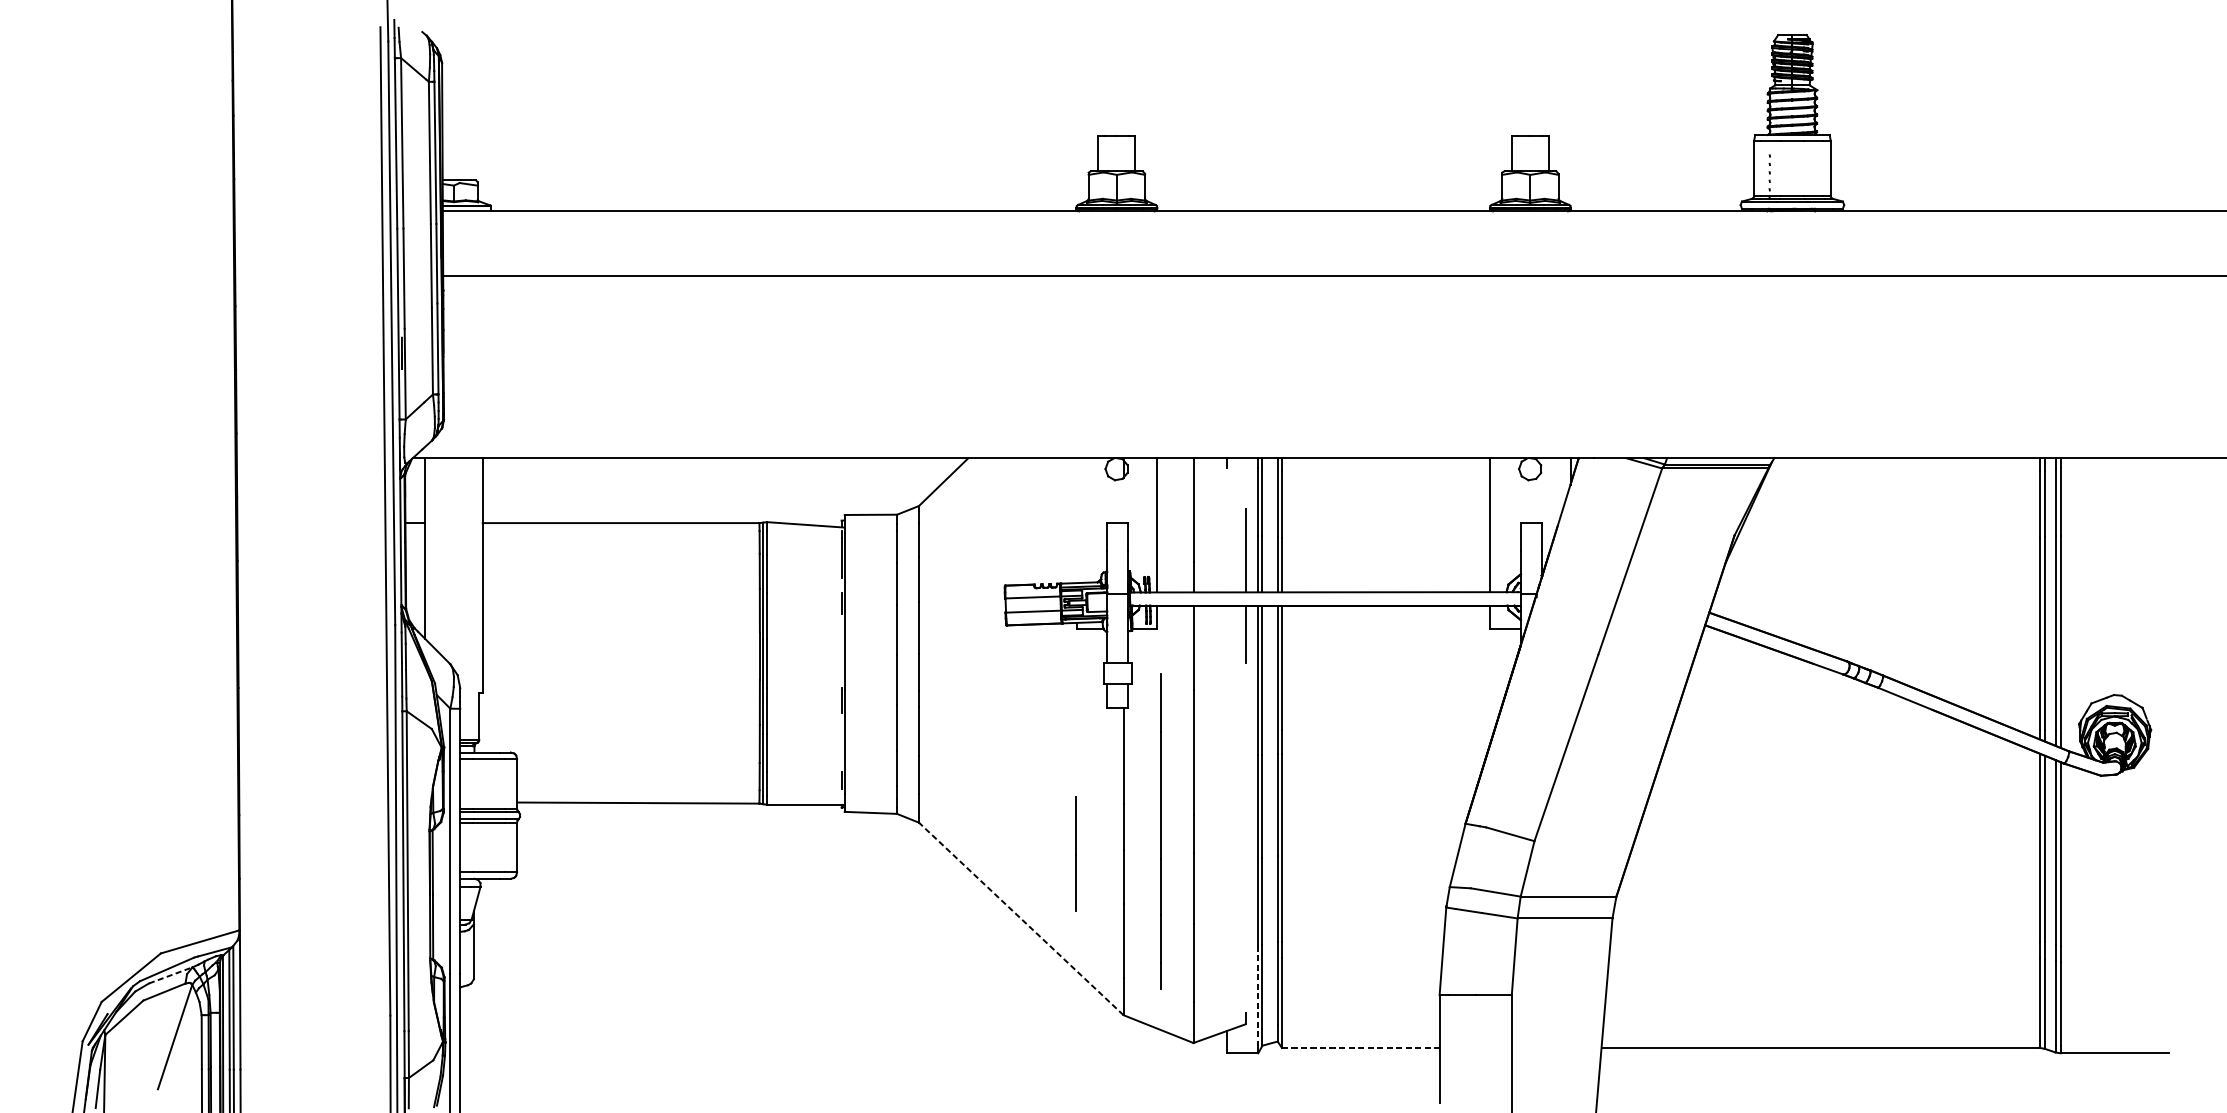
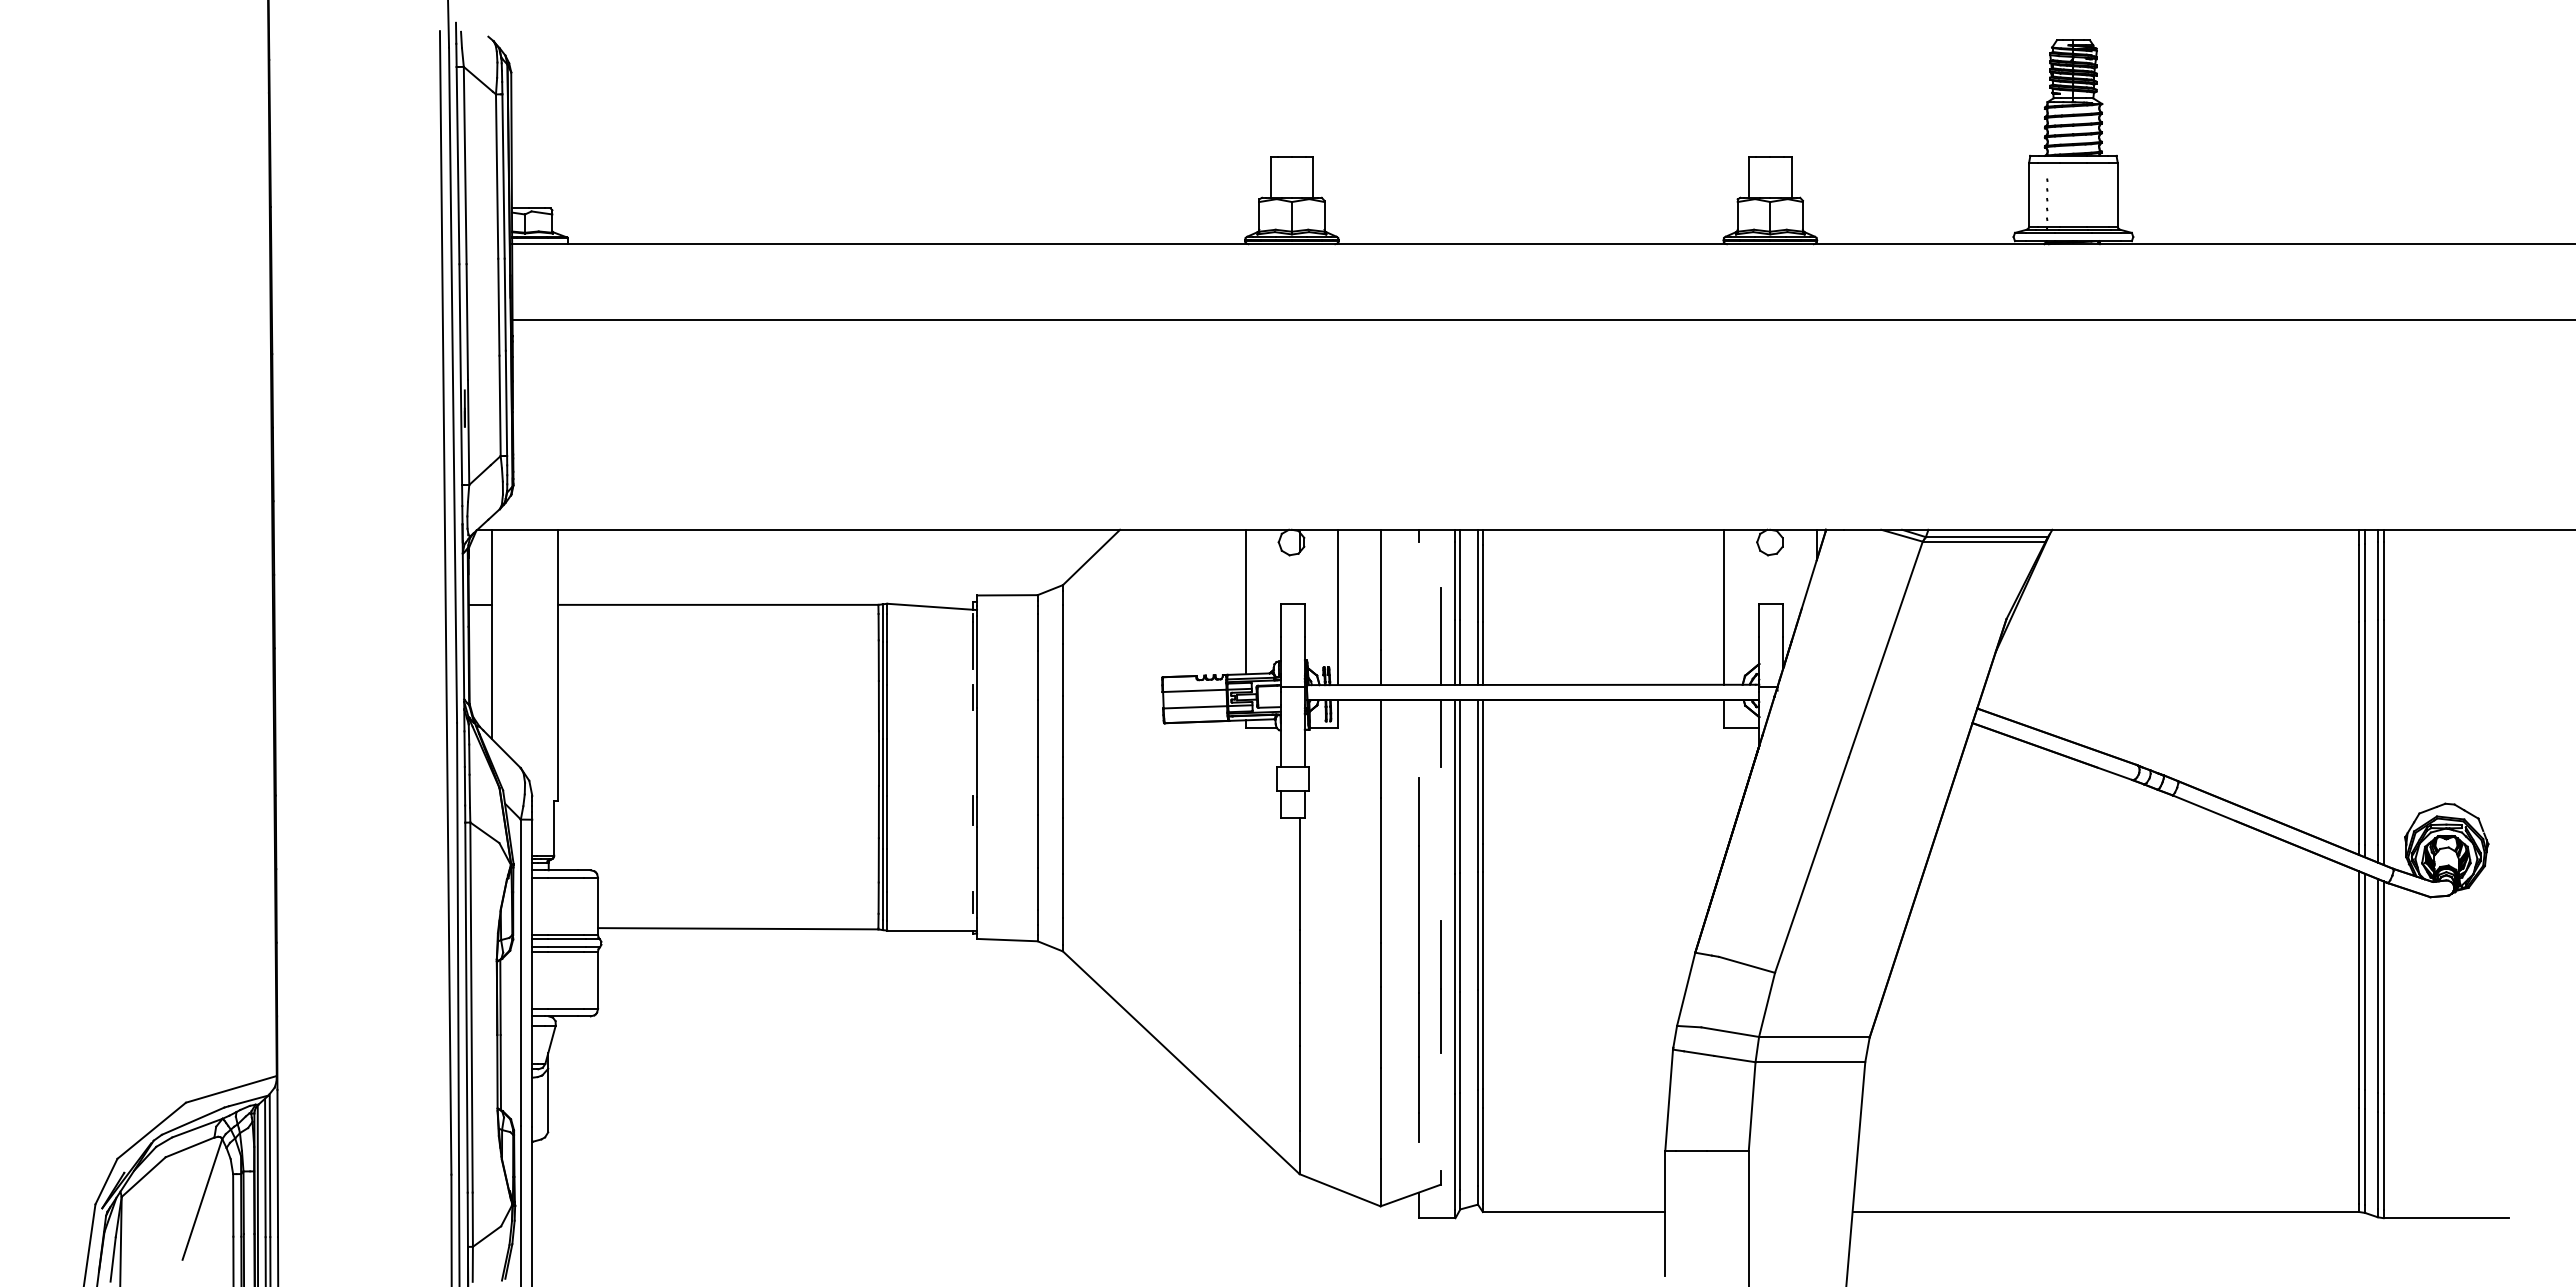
line: (1076, 520) -> (1245, 601), added
line: (1160, 830) -> (1418, 959), moved
line: (1075, 852) -> (1440, 986), moved
line: (1021, 918) -> (1181, 1062), dashed -> solid
line: (170, 975) -> (197, 1128), dashed -> solid
line: (1258, 996) -> (1455, 1152), dashed -> solid
line: (1361, 1048) -> (1574, 1212), dashed -> solid

